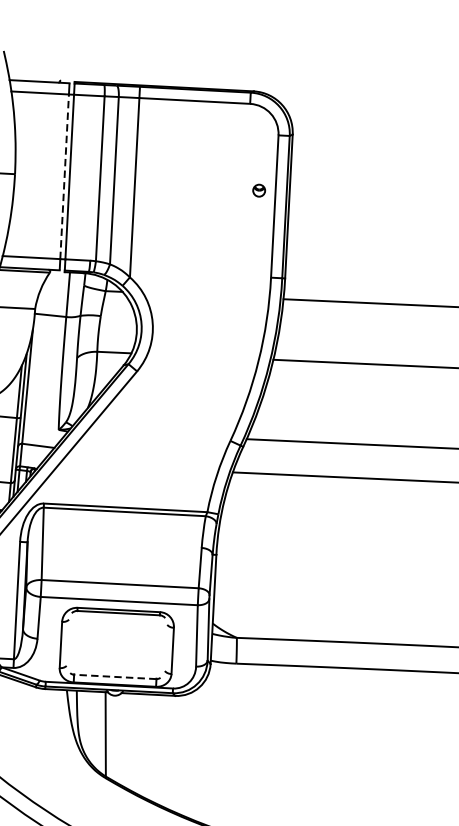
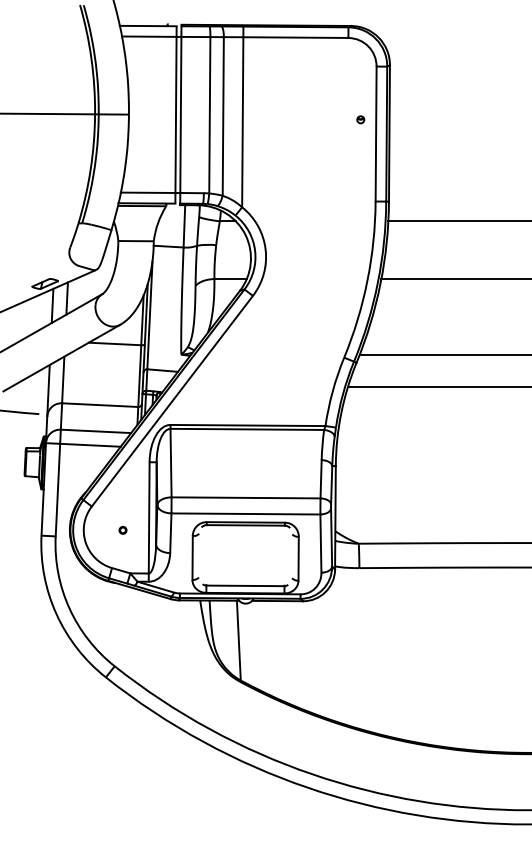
line: (65, 176) -> (176, 114), dashed -> solid
part: (259, 190) -> (360, 119), size x0.62
line: (114, 676) -> (244, 585), dashed -> solid

